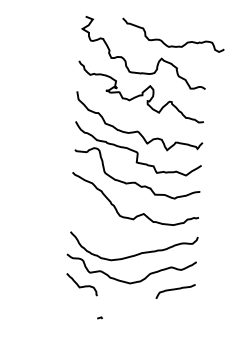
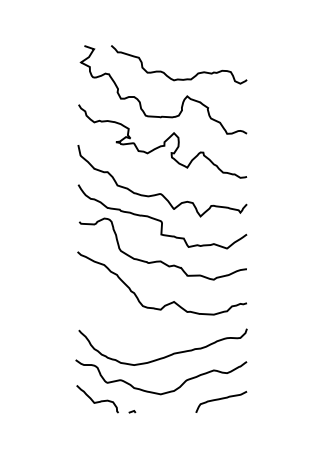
curve: (173, 45) -> (179, 78), moved
line: (100, 317) -> (132, 411), moved

